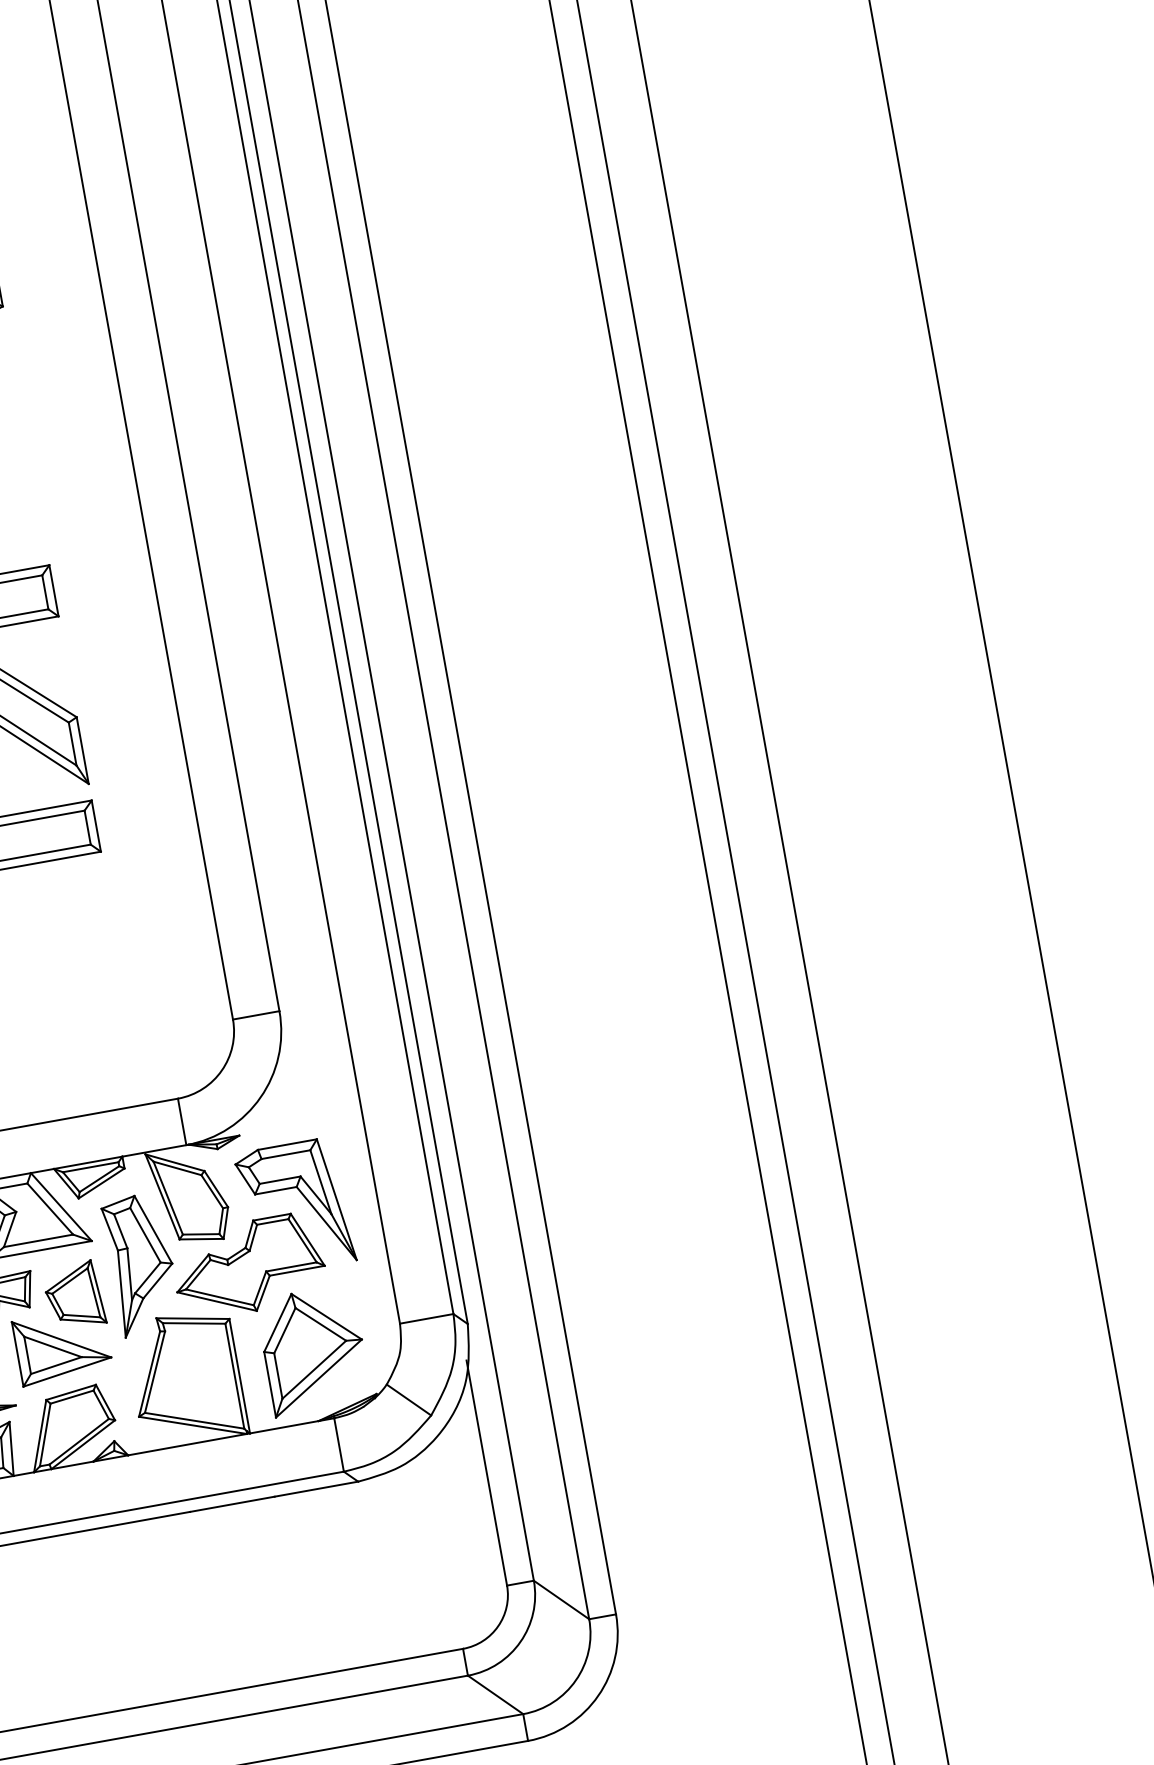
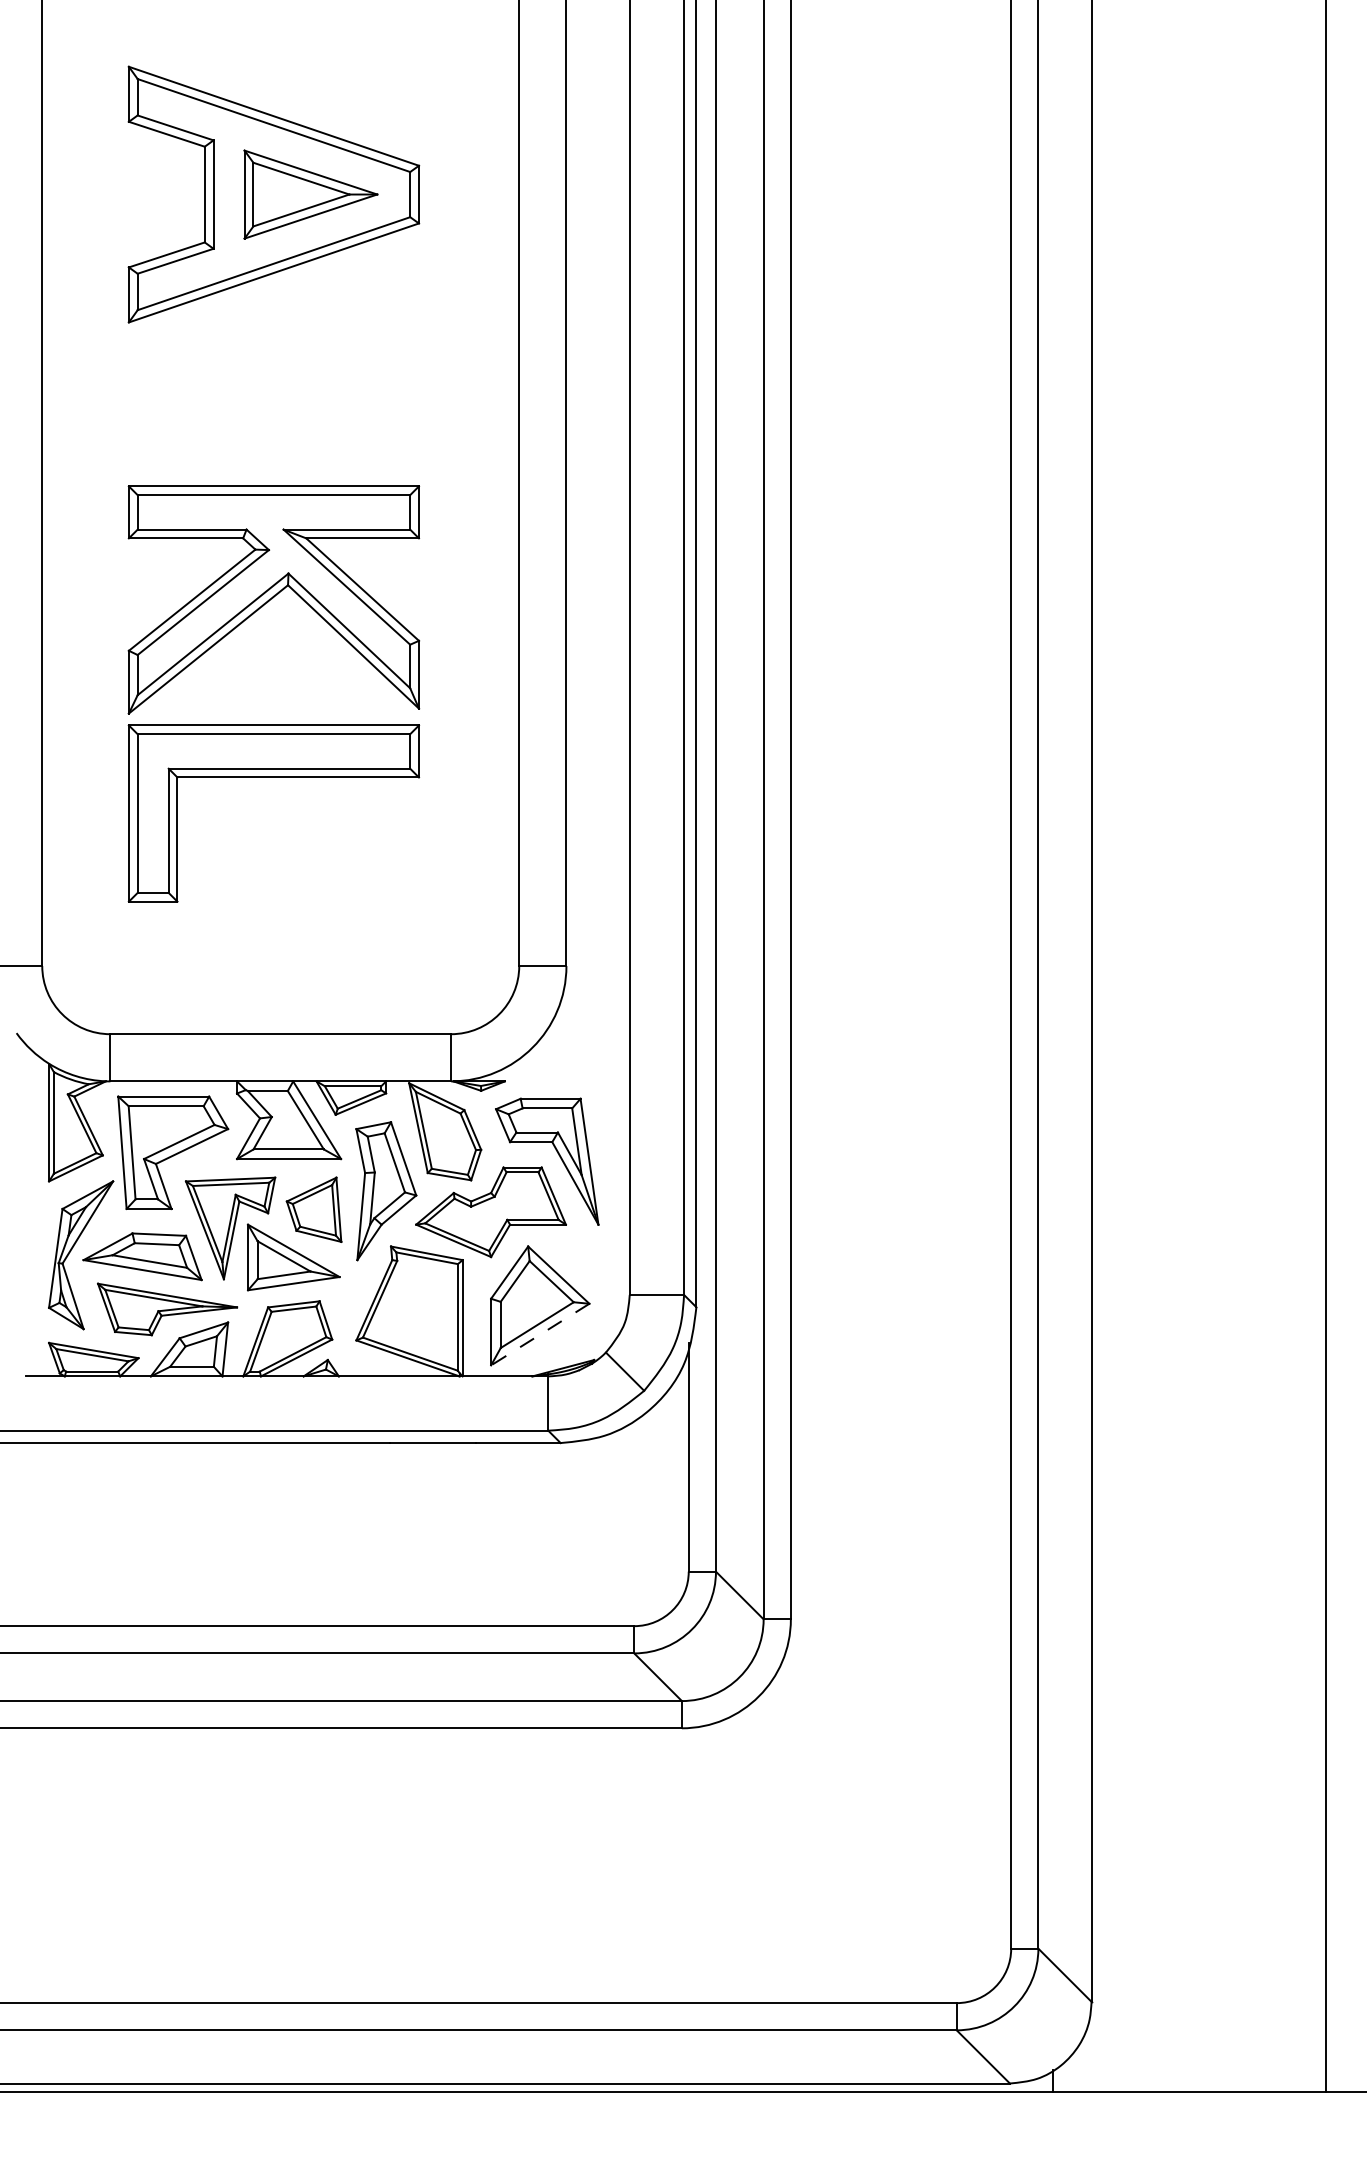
line: (318, 1378) -> (539, 1334), solid -> dashed

